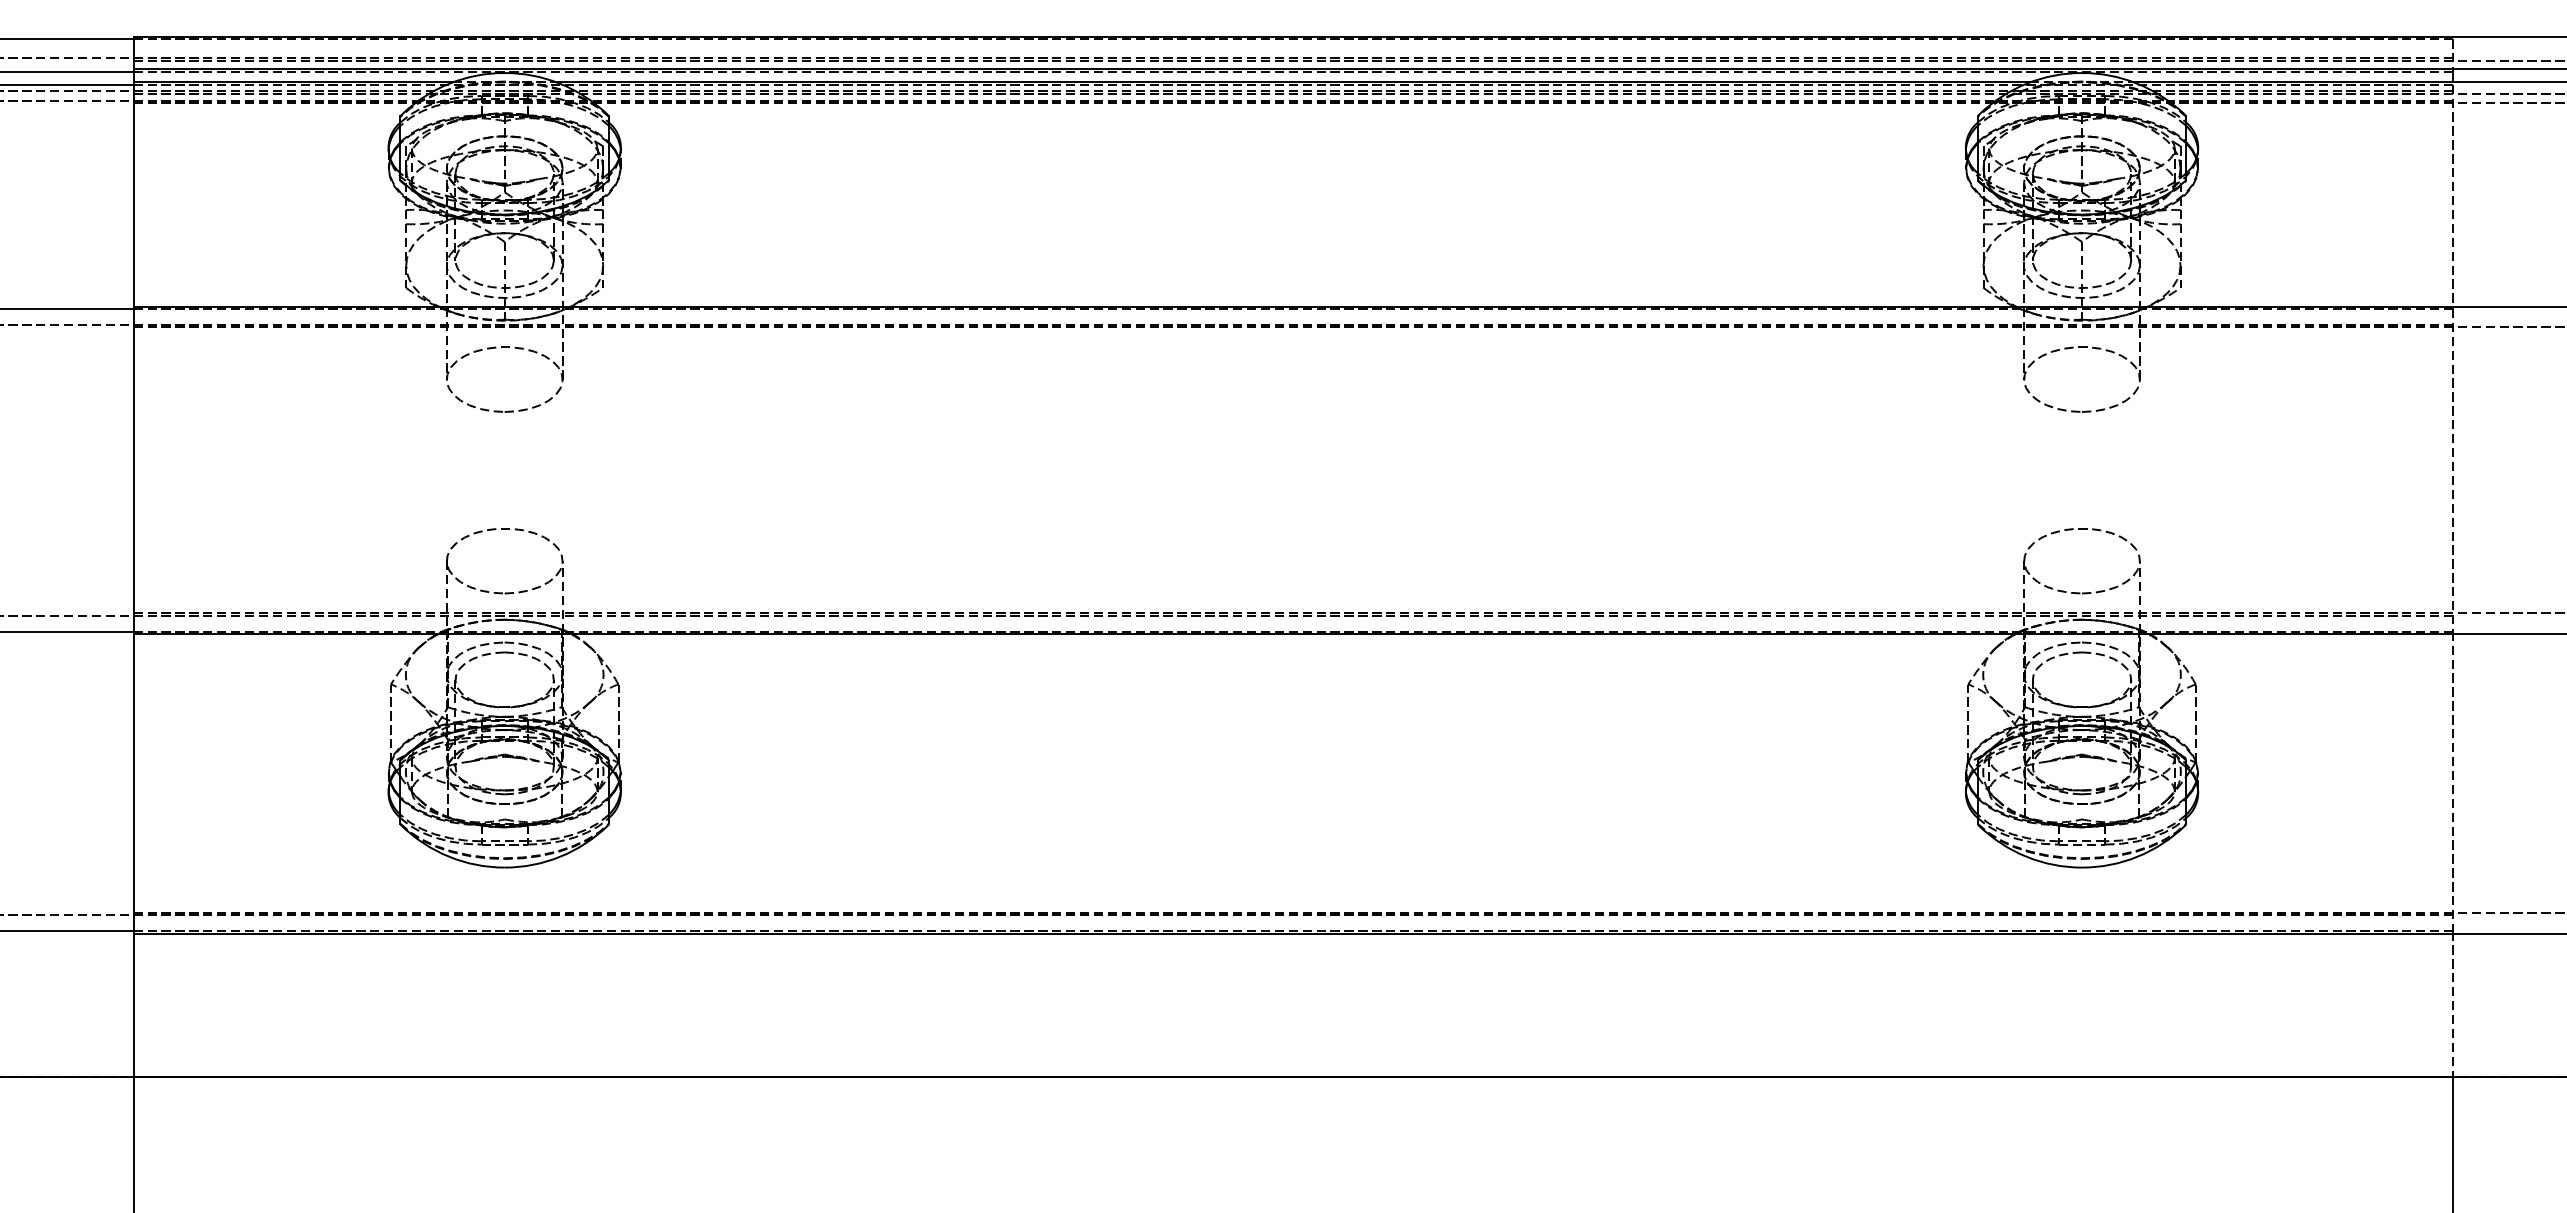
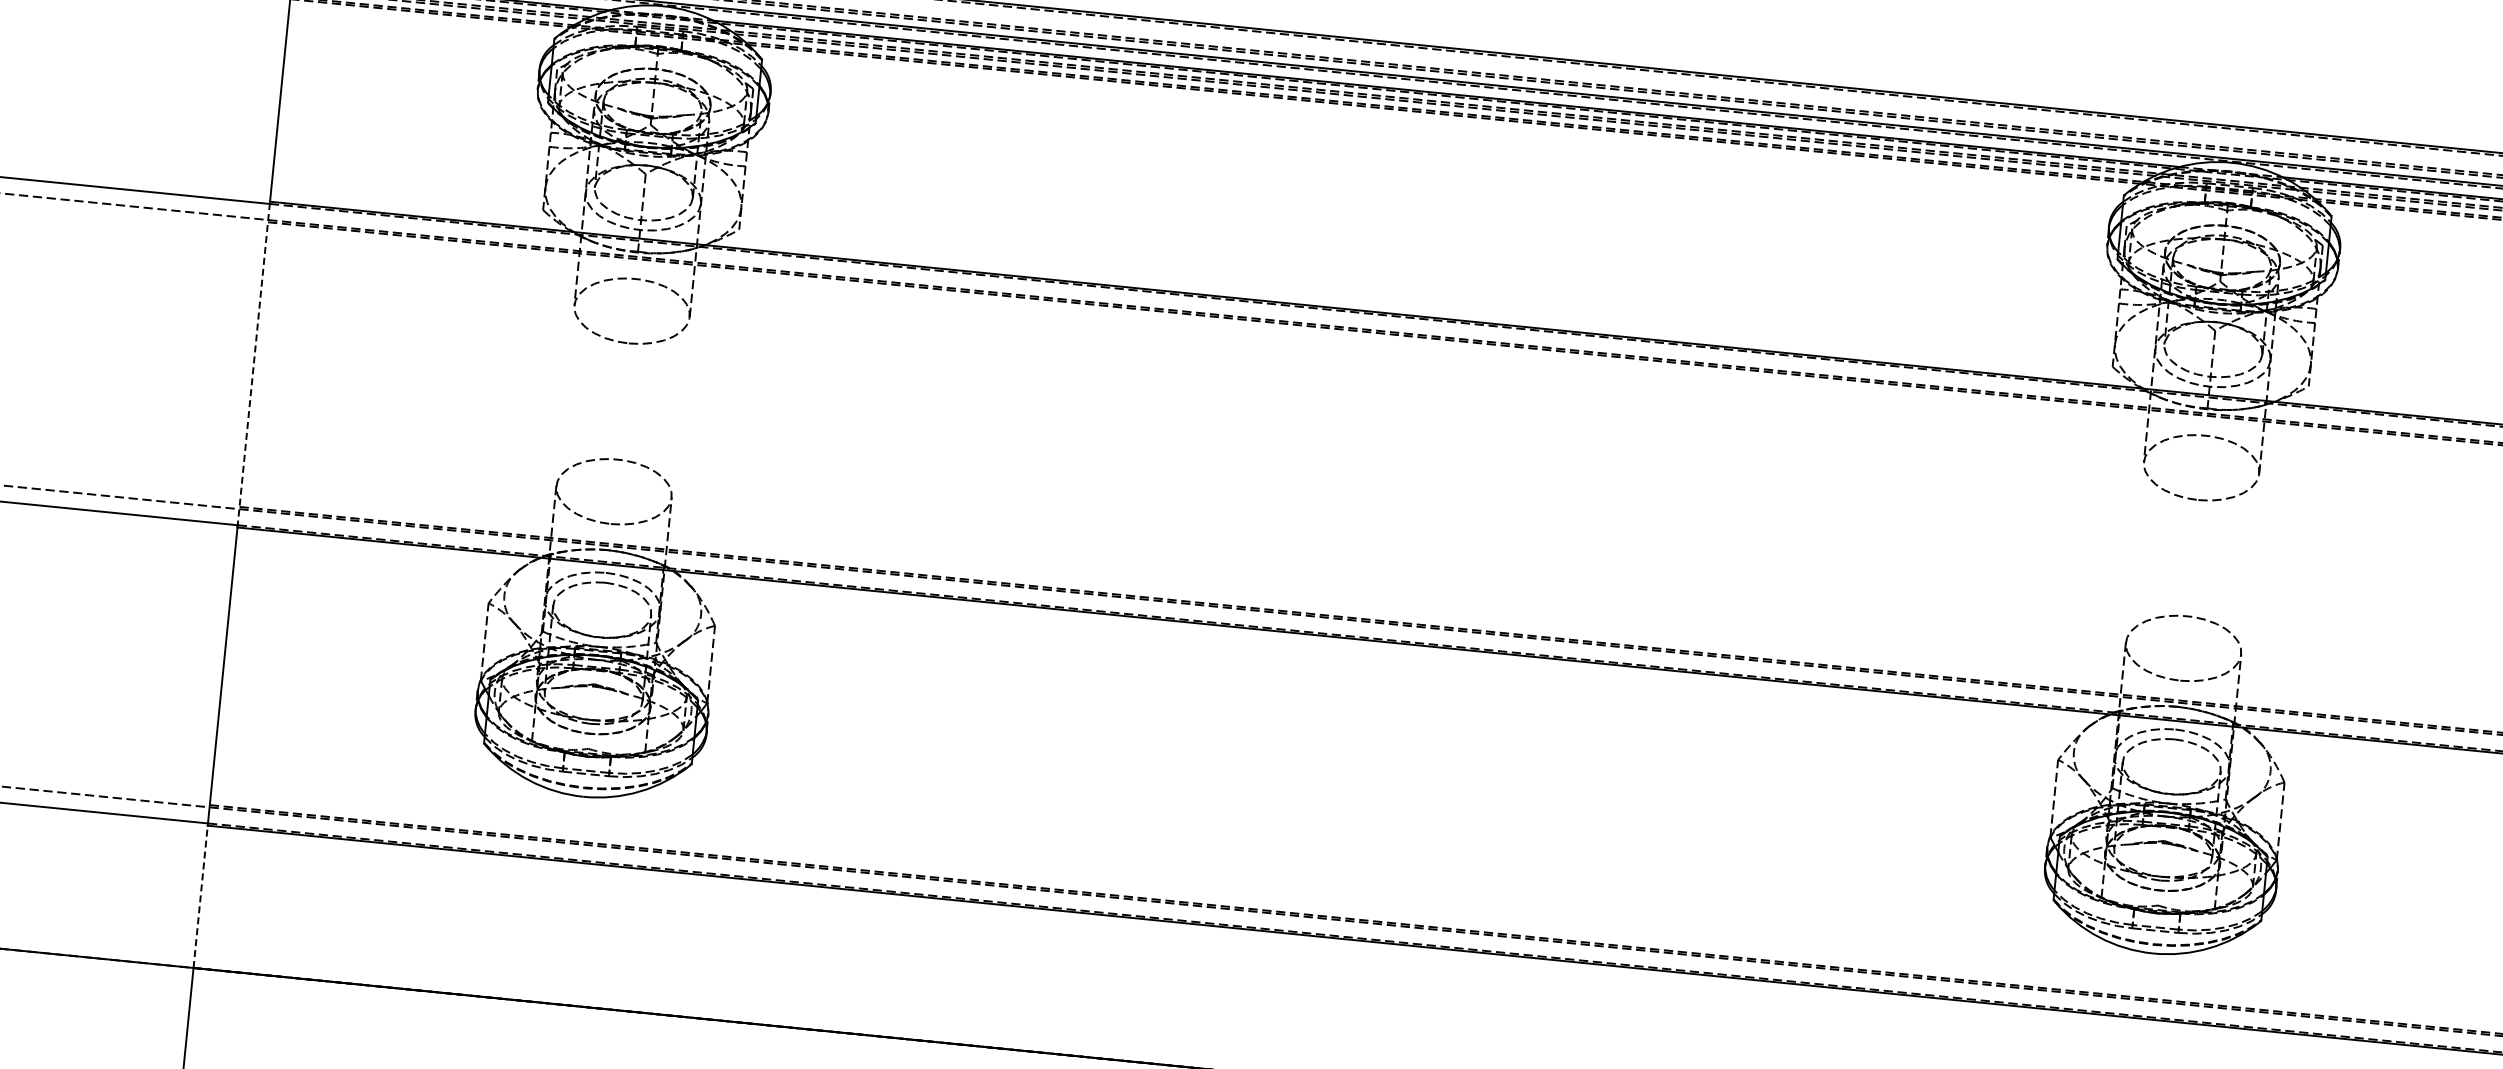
line: (133, 470) -> (253, 364), solid -> dashed
line: (133, 1005) -> (200, 897), solid -> dashed

